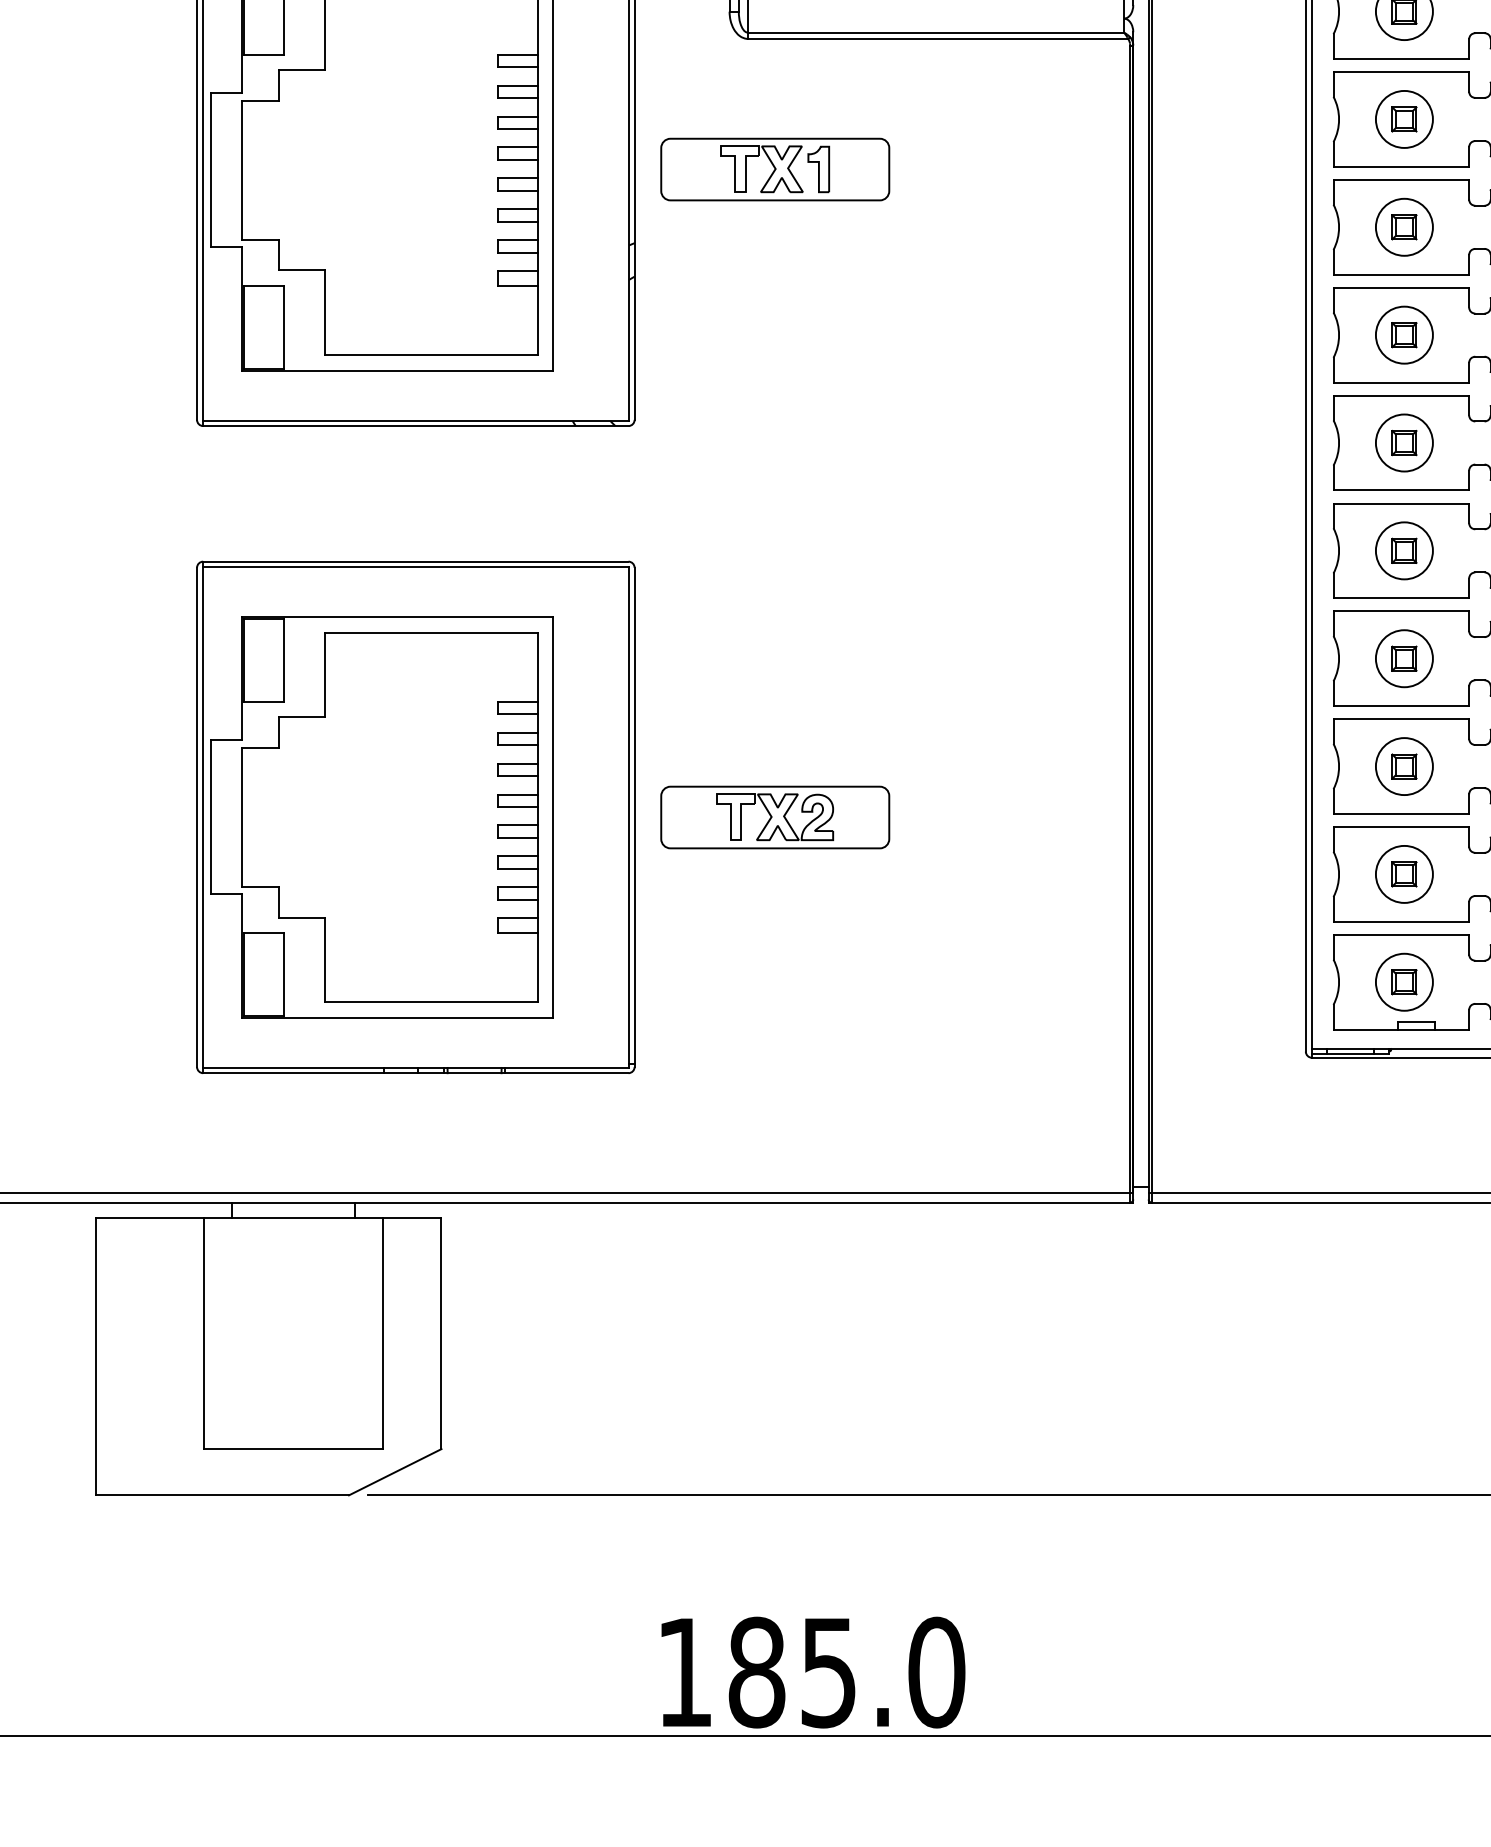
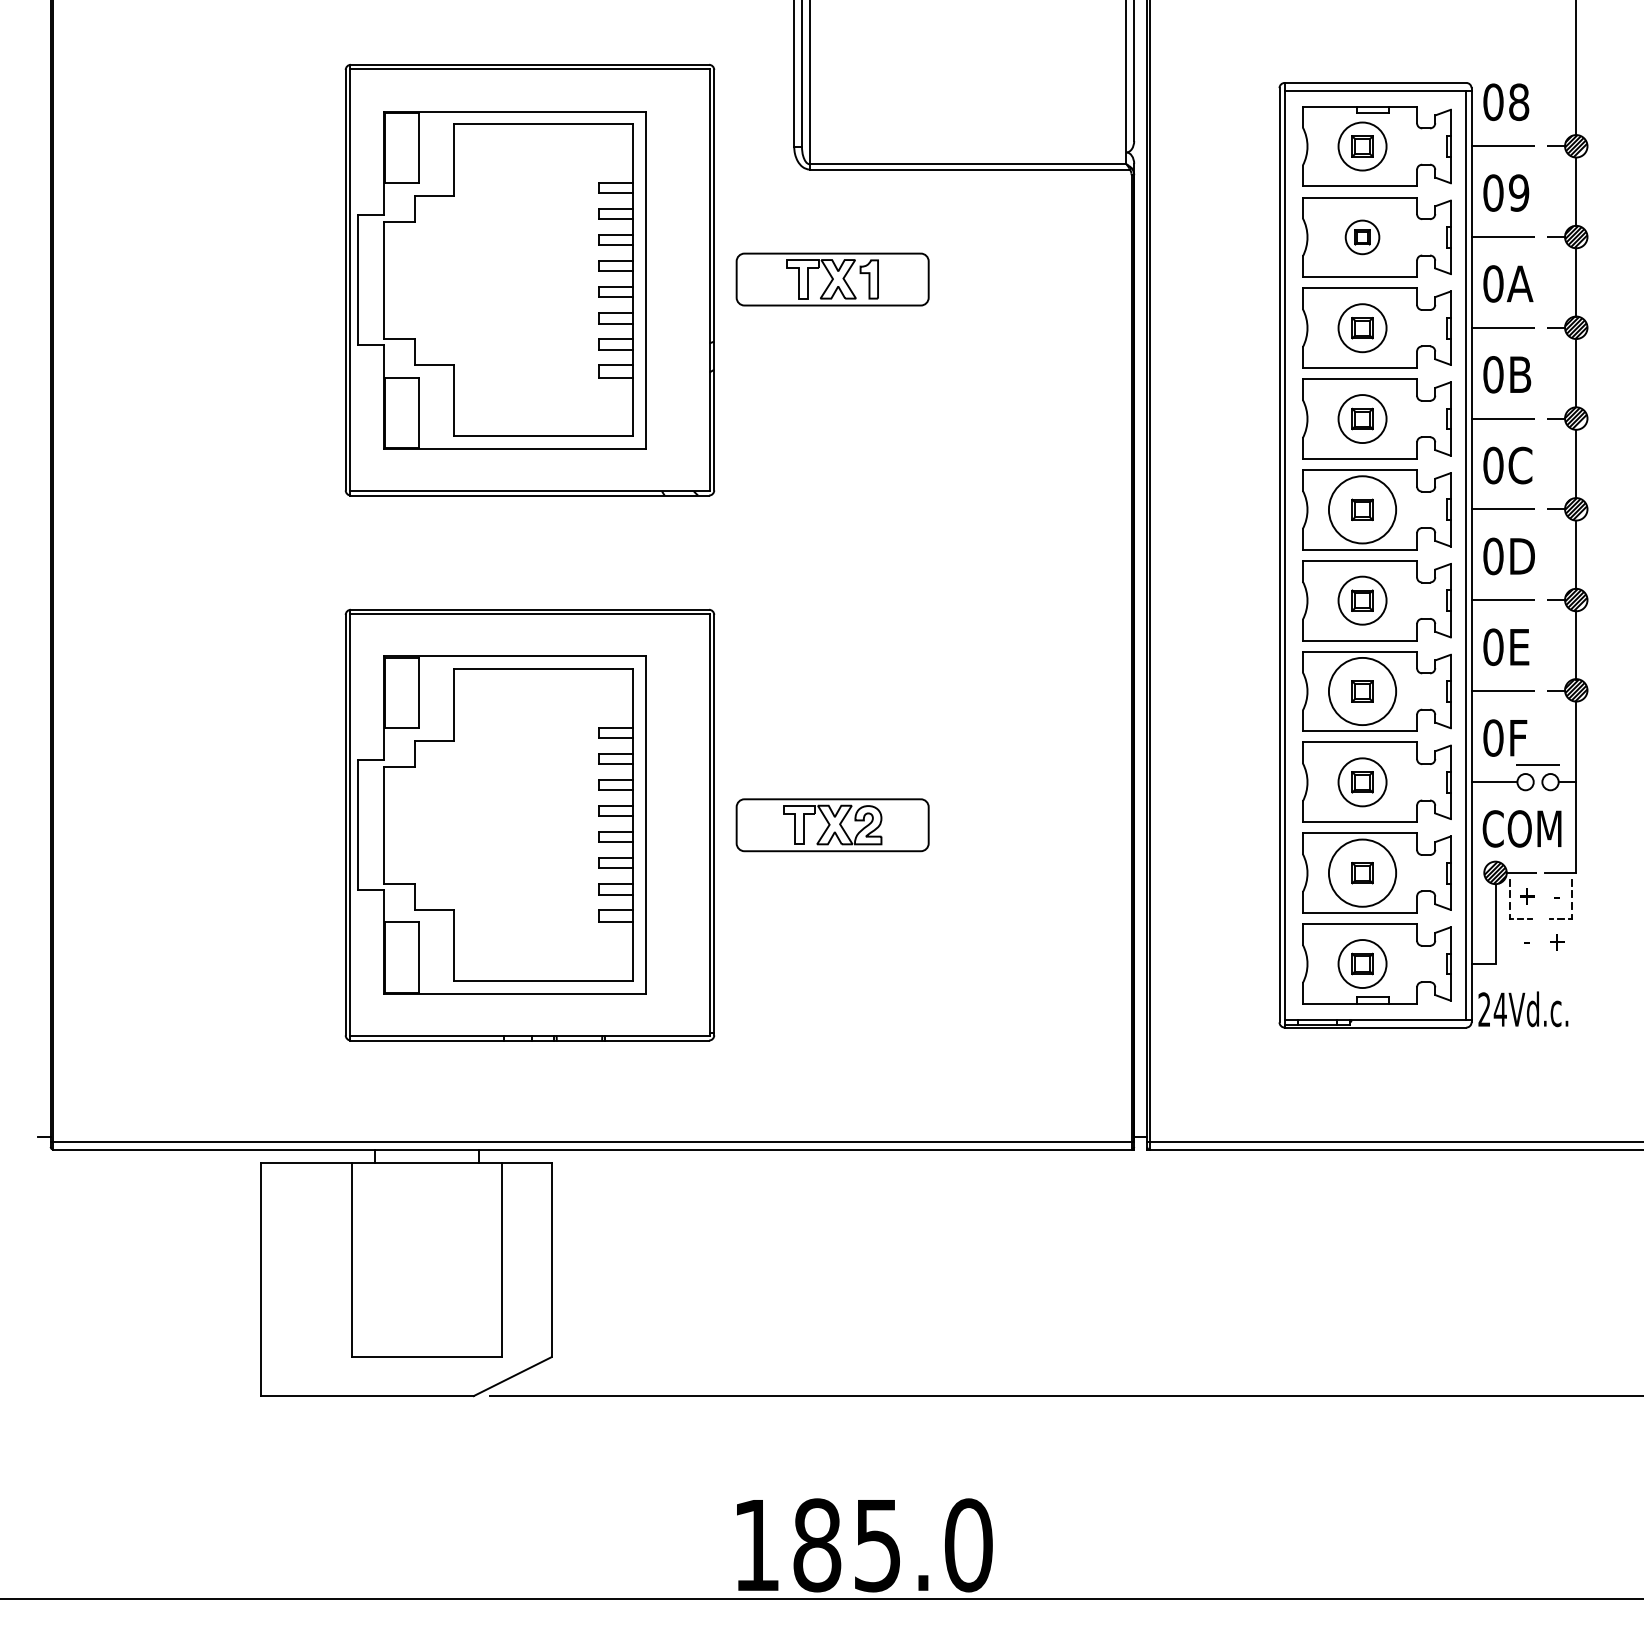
part: (1404, 119) -> (1362, 237), size x0.7
circle: (1404, 442) -> (1362, 509), size x1.4
circle: (1404, 658) -> (1362, 691), size x1.4
circle: (1404, 874) -> (1362, 873), size x1.4

